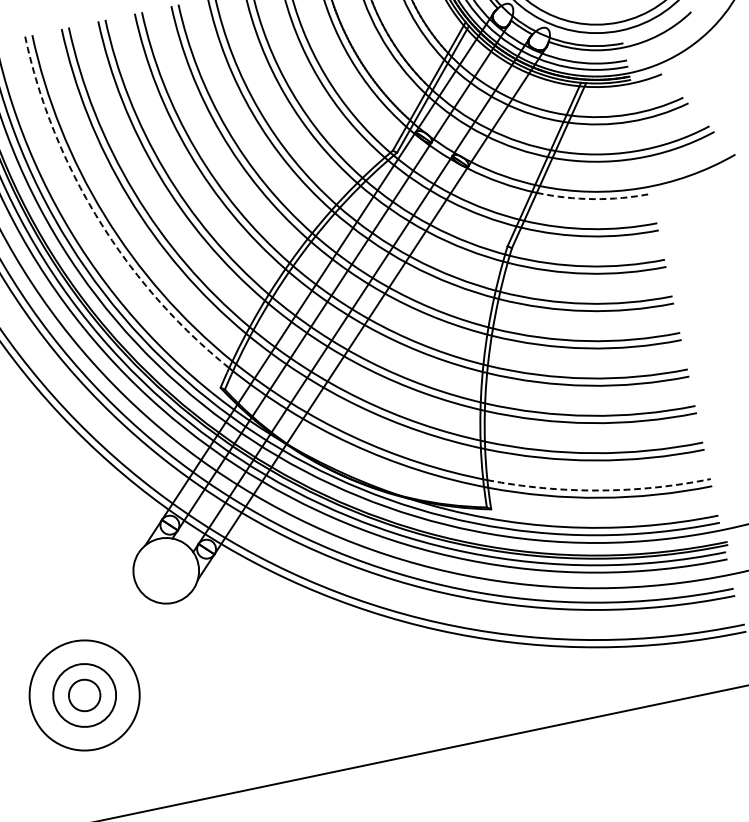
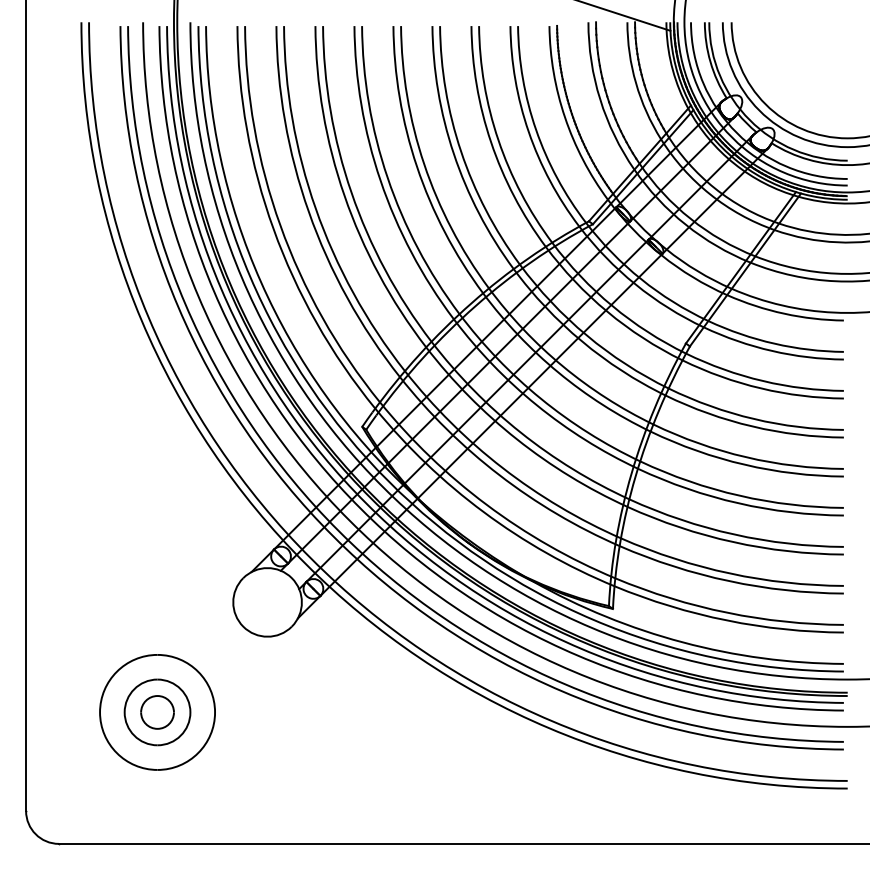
arc: (594, 198) -> (784, 313), dashed -> solid
arc: (98, 220) -> (273, 229), dashed -> solid
arc: (599, 490) -> (727, 612), dashed -> solid

